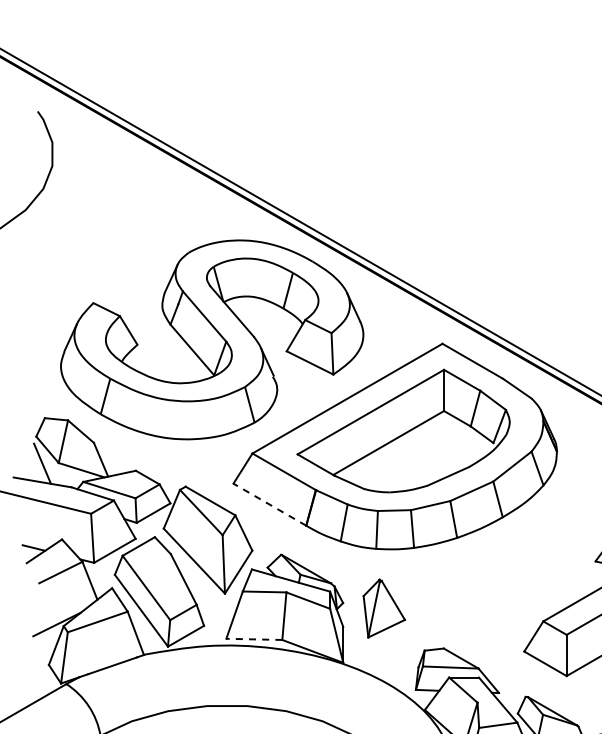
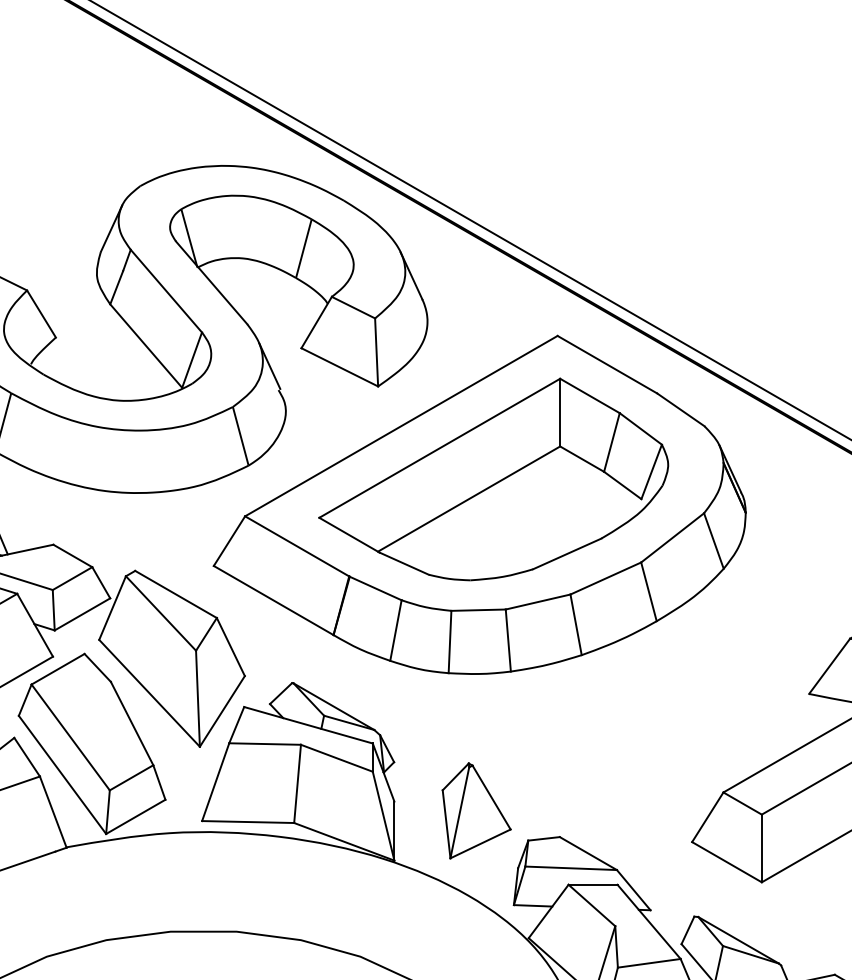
line: (269, 504) -> (273, 600), dashed -> solid
part: (384, 608) -> (477, 810), moved
line: (254, 639) -> (248, 822), dashed -> solid

